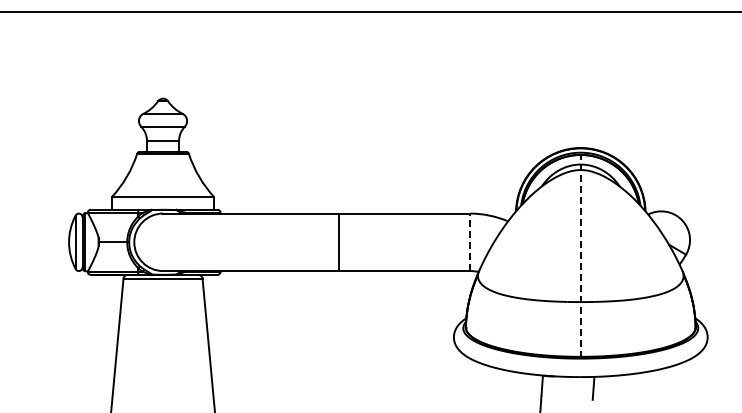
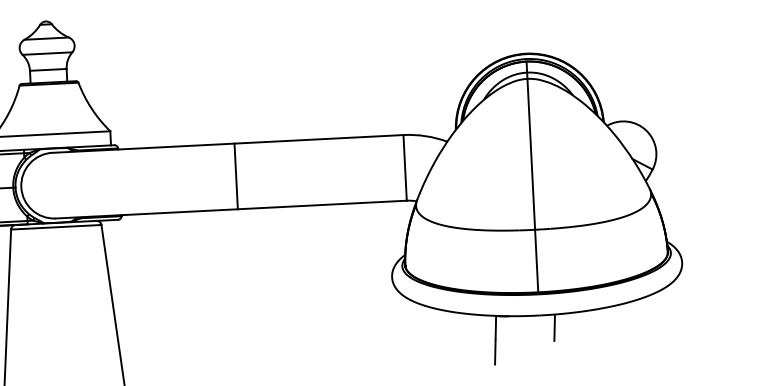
line: (339, 242) -> (236, 176), moved
line: (470, 242) -> (405, 168), dashed -> solid
line: (580, 255) -> (532, 176), dashed -> solid

